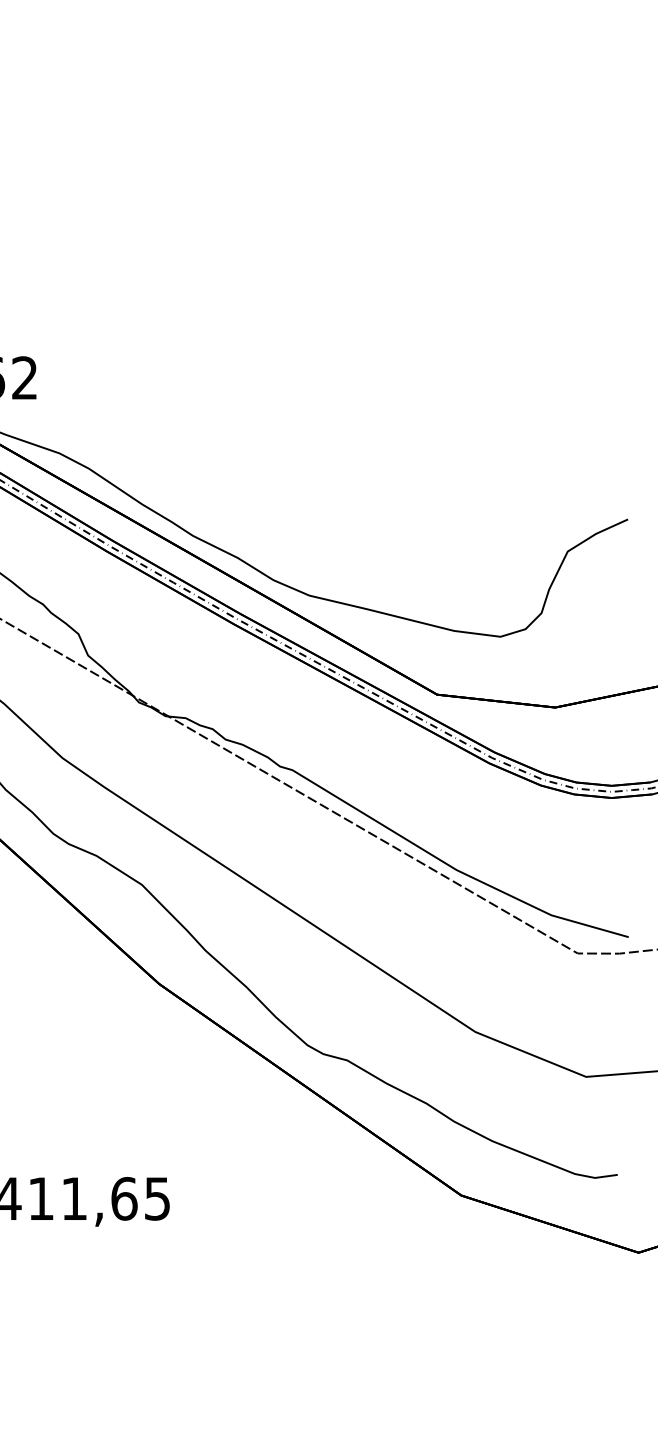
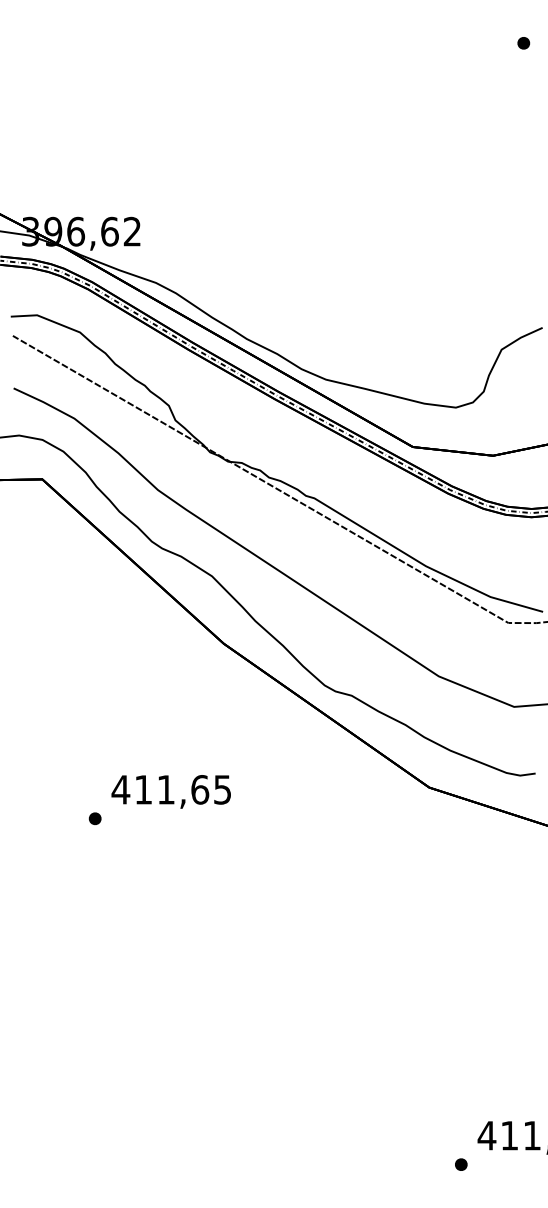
part: (599, 101) -> (523, 43), added

